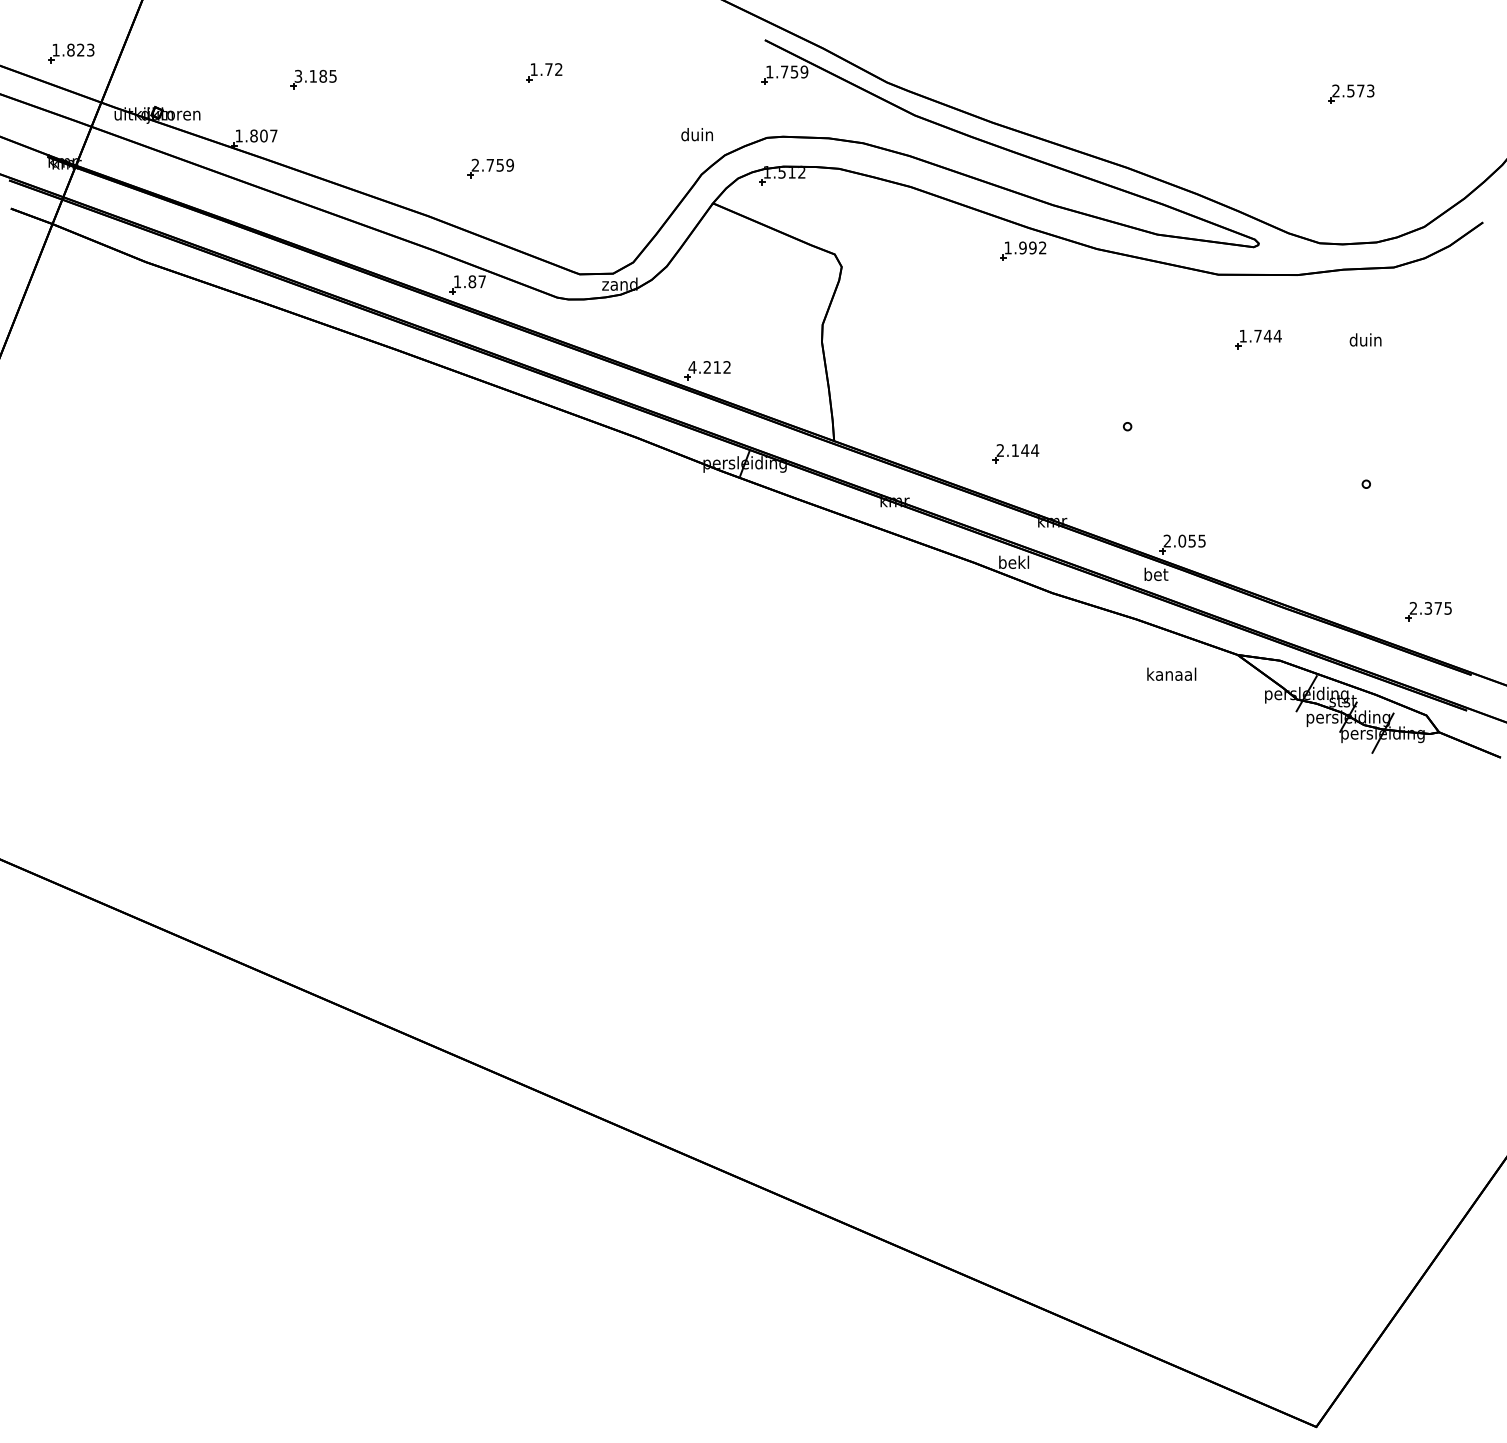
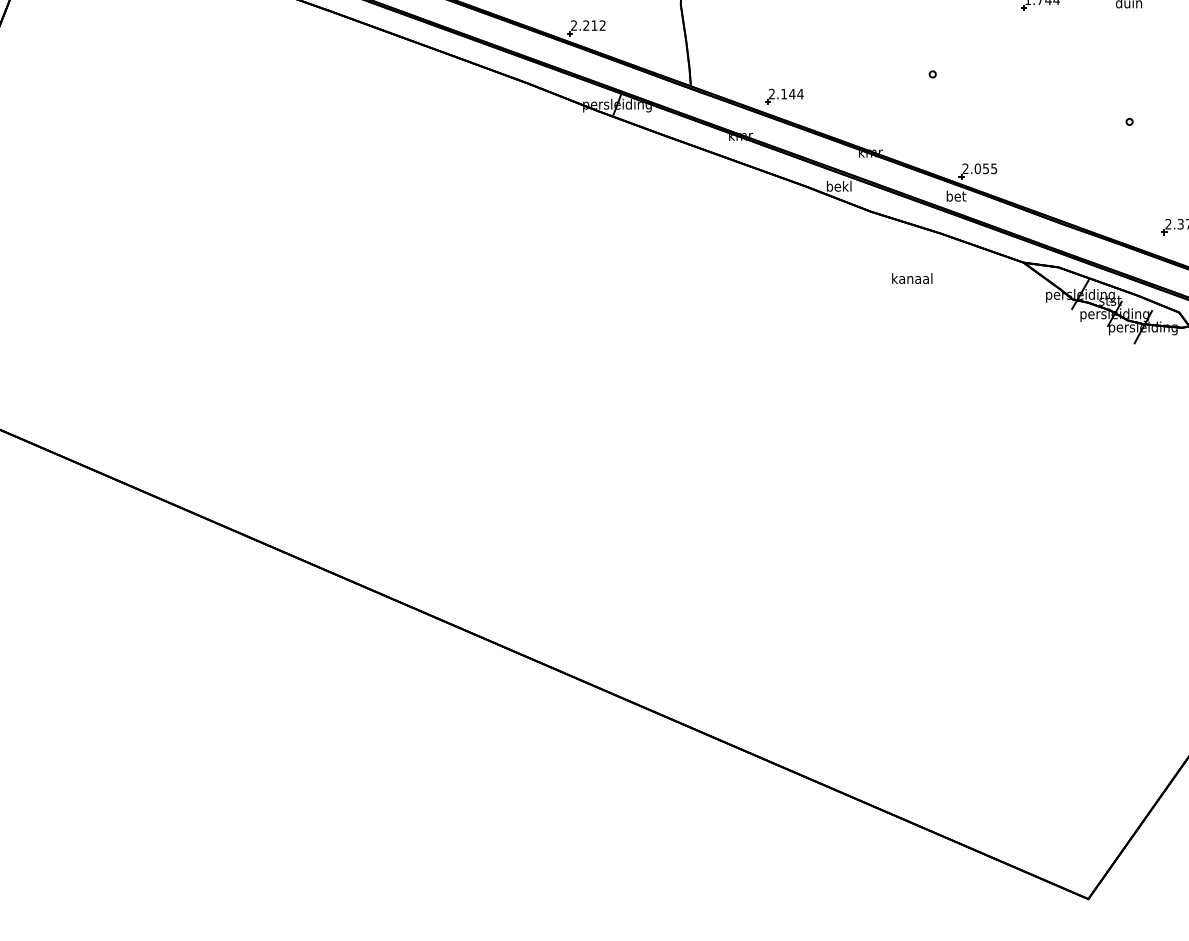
text: (692, 367) -> (574, 25), 4.212 -> 2.212
part: (1015, 453) -> (784, 96), moved
text: (1171, 673) -> (912, 277), moved

